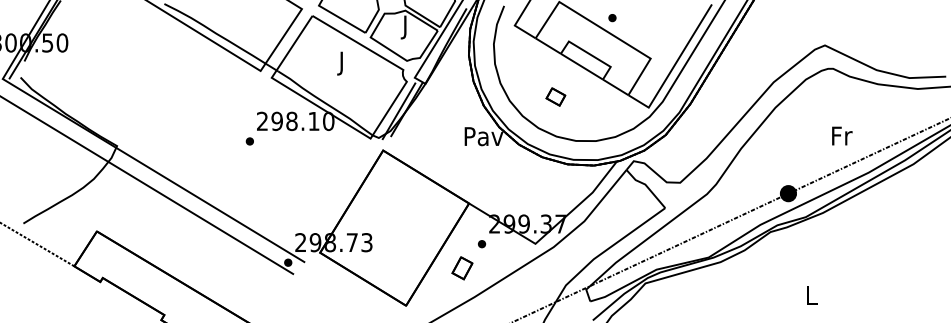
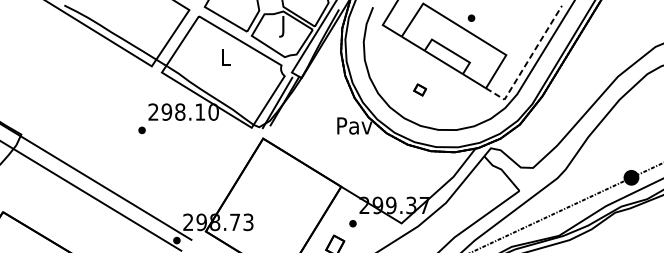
text: (342, 63) -> (226, 59), J -> L
line: (674, 66) -> (527, 62), solid -> dashed
part: (555, 96) -> (419, 89), size x0.7

